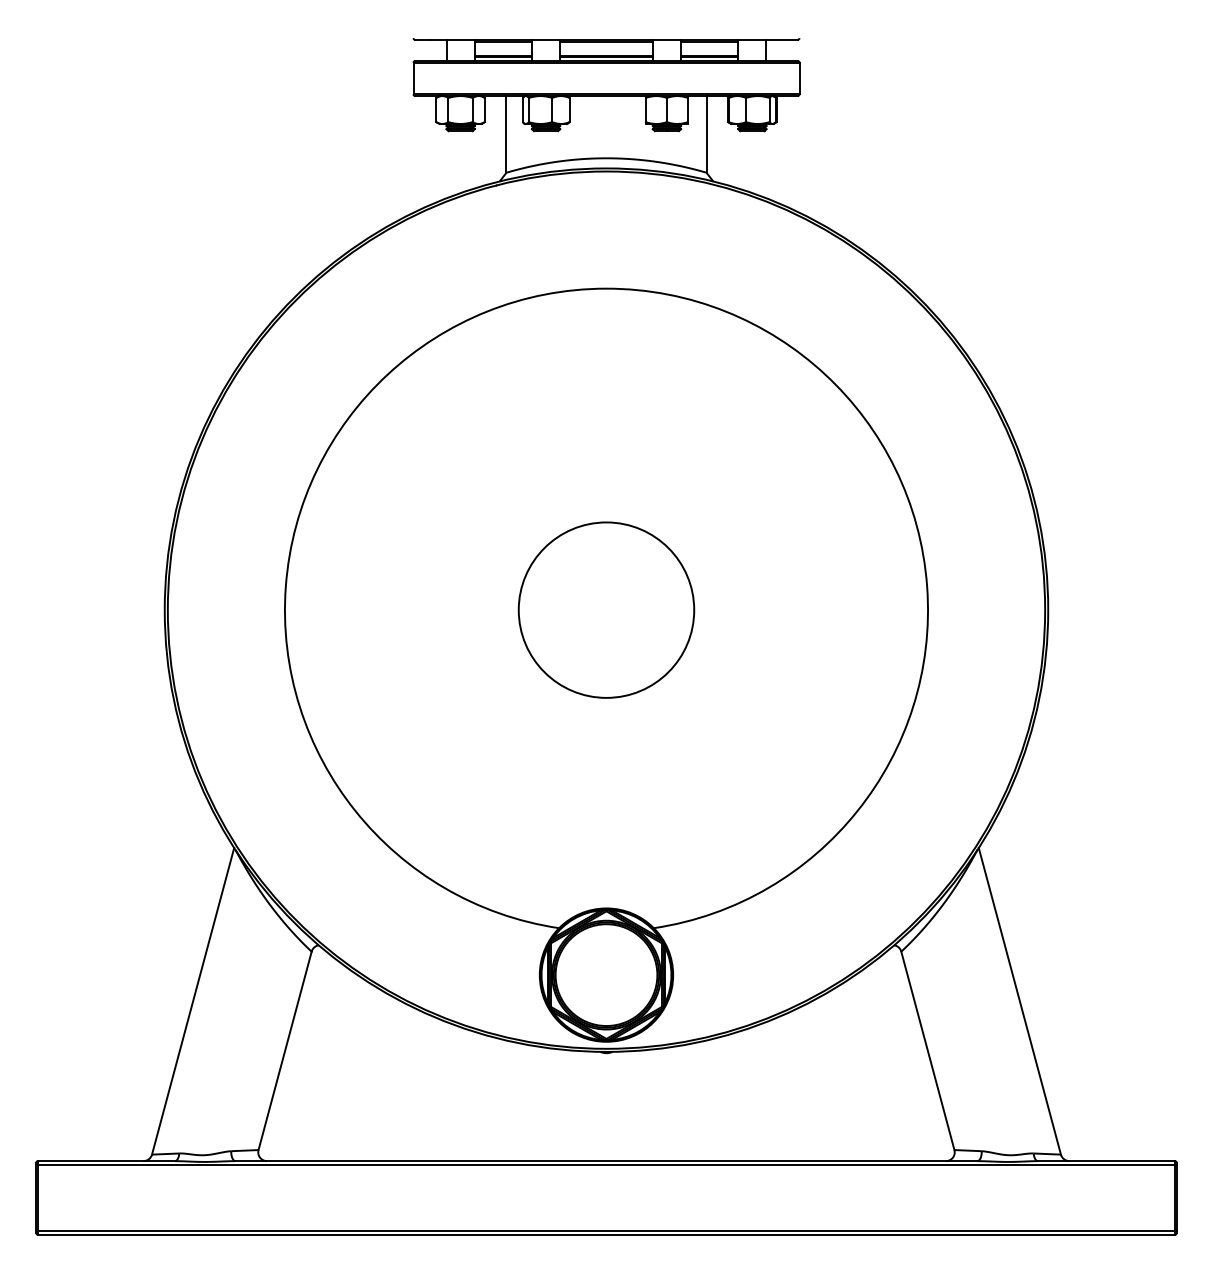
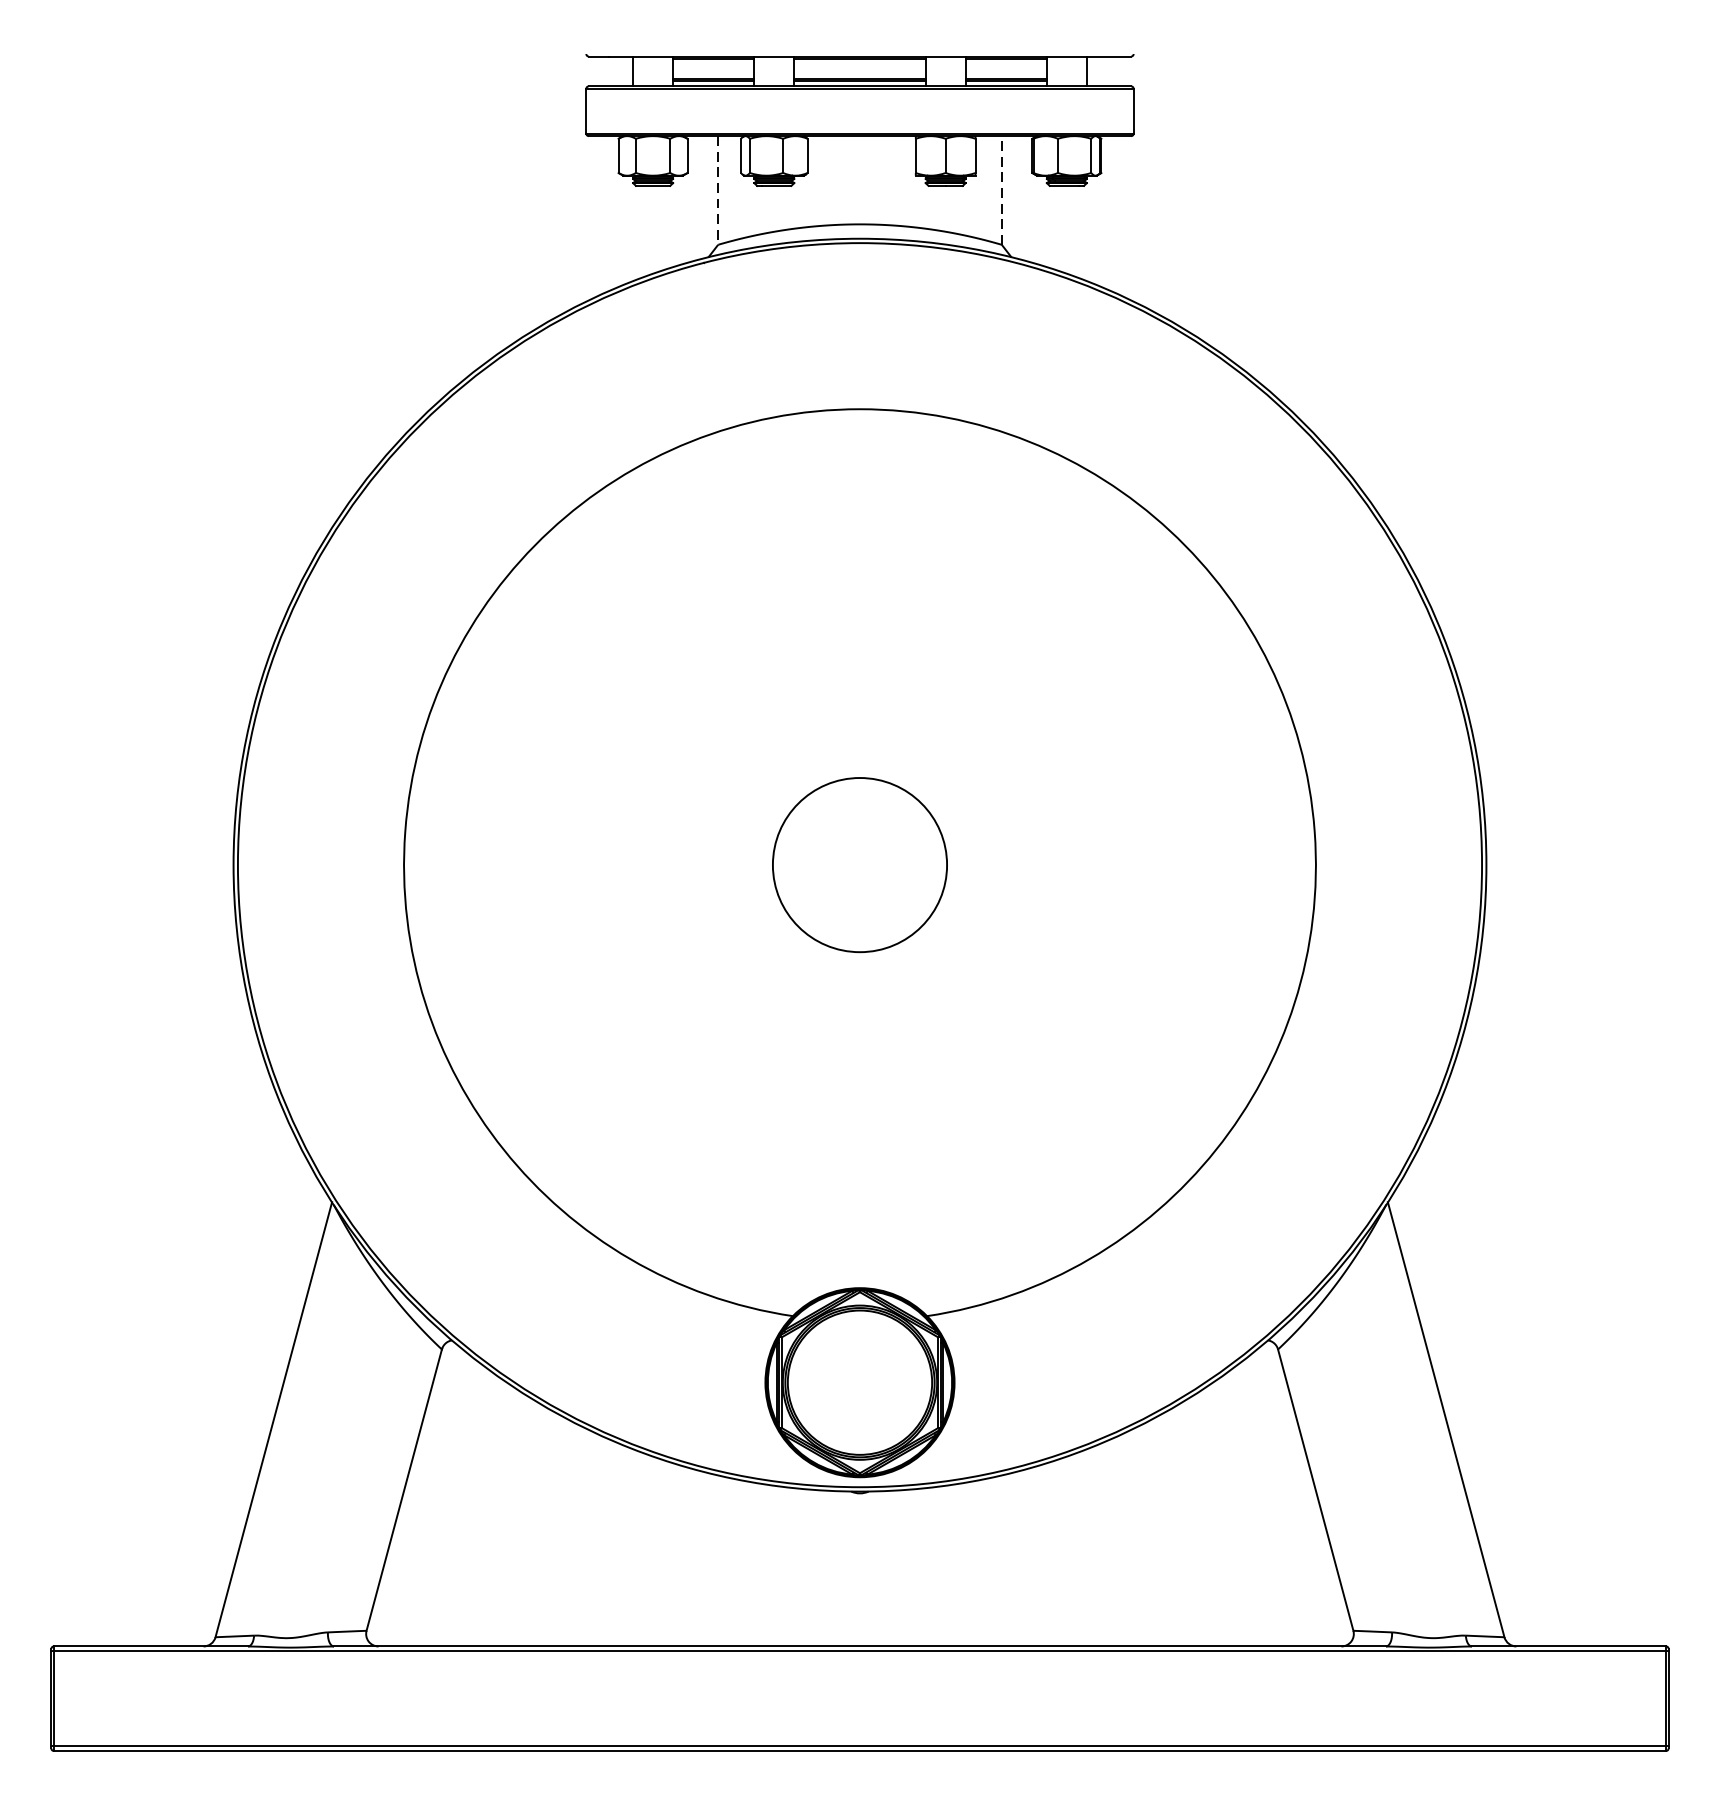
line: (706, 133) -> (1001, 189), solid -> dashed
line: (506, 134) -> (718, 190), solid -> dashed
circle: (606, 609) -> (860, 864), size x0.7

